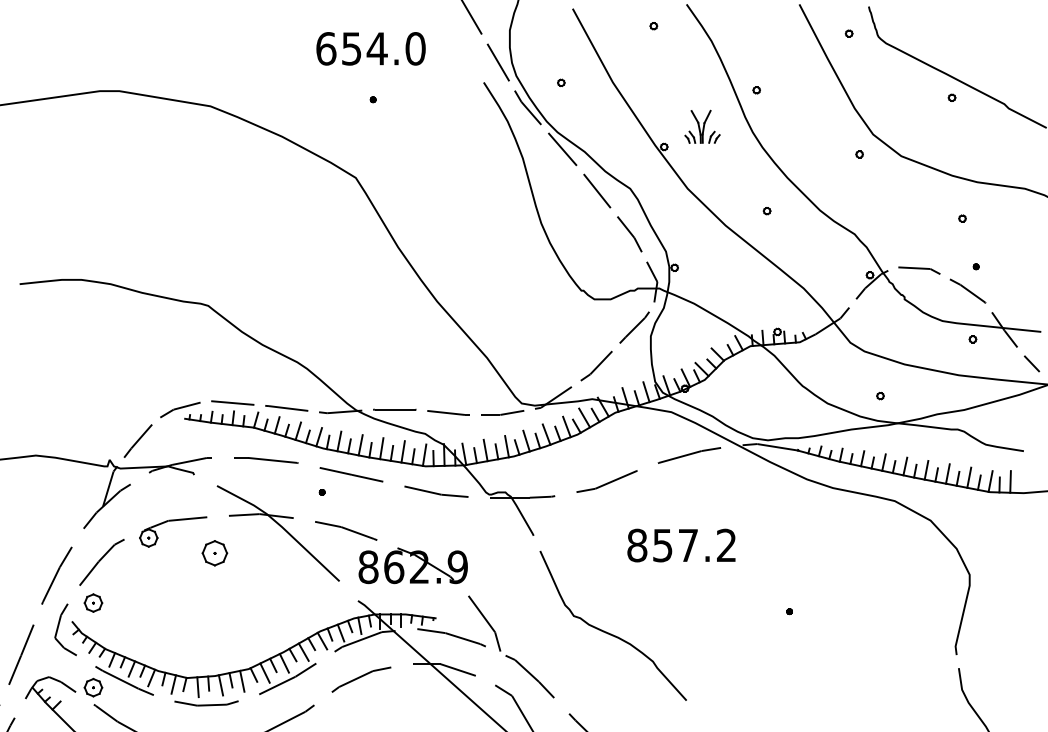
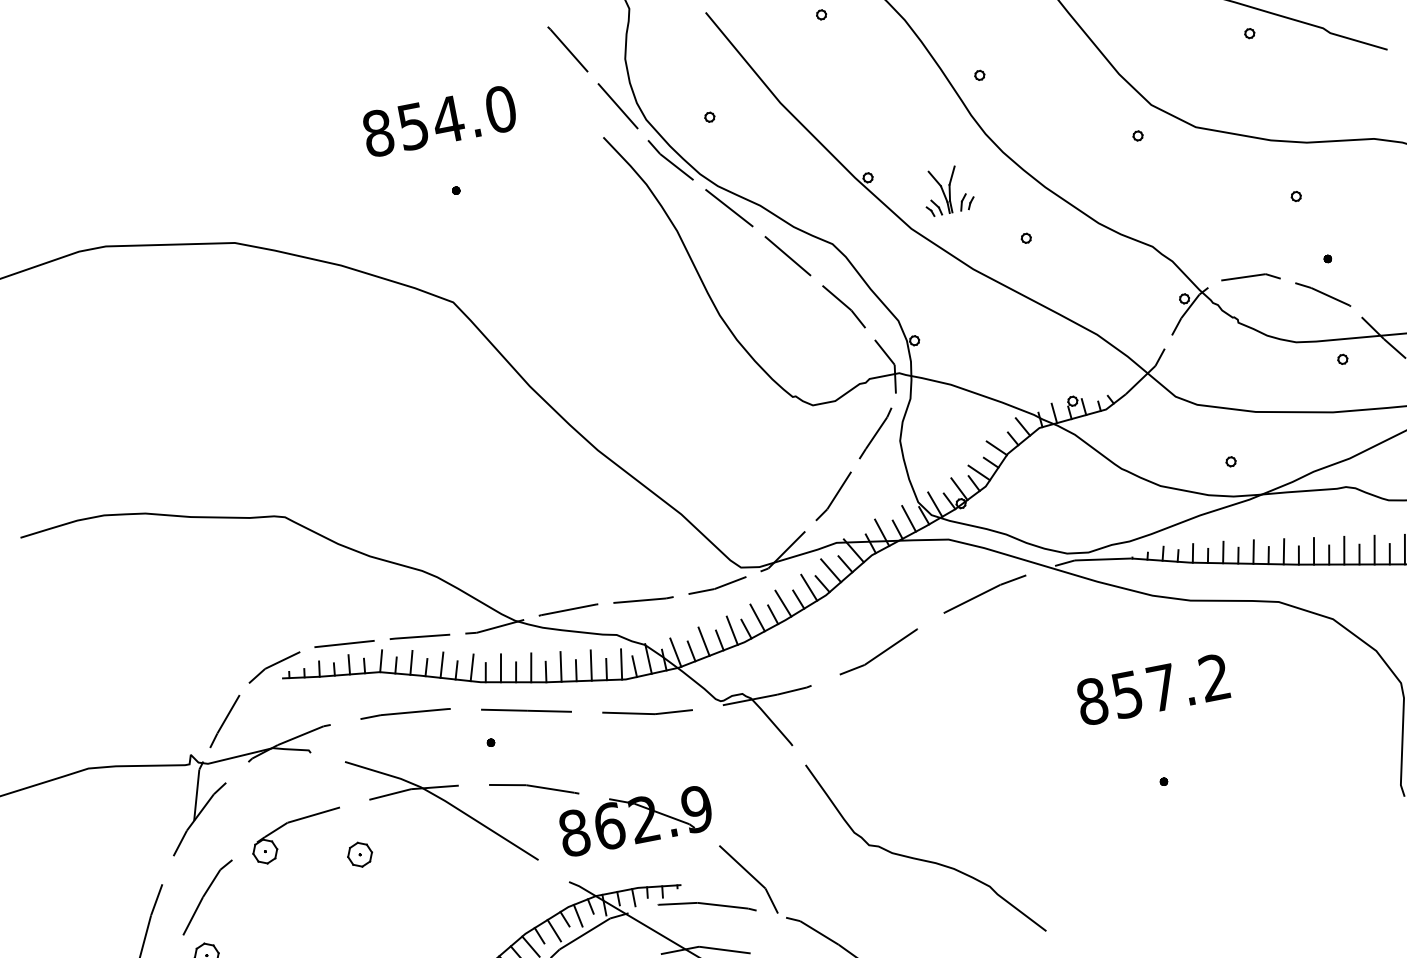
text: (326, 48) -> (378, 132), 654.0 -> 854.0
part: (702, 126) -> (947, 190), moved
text: (681, 545) -> (1152, 689), moved
part: (214, 552) -> (359, 853), size x0.71

